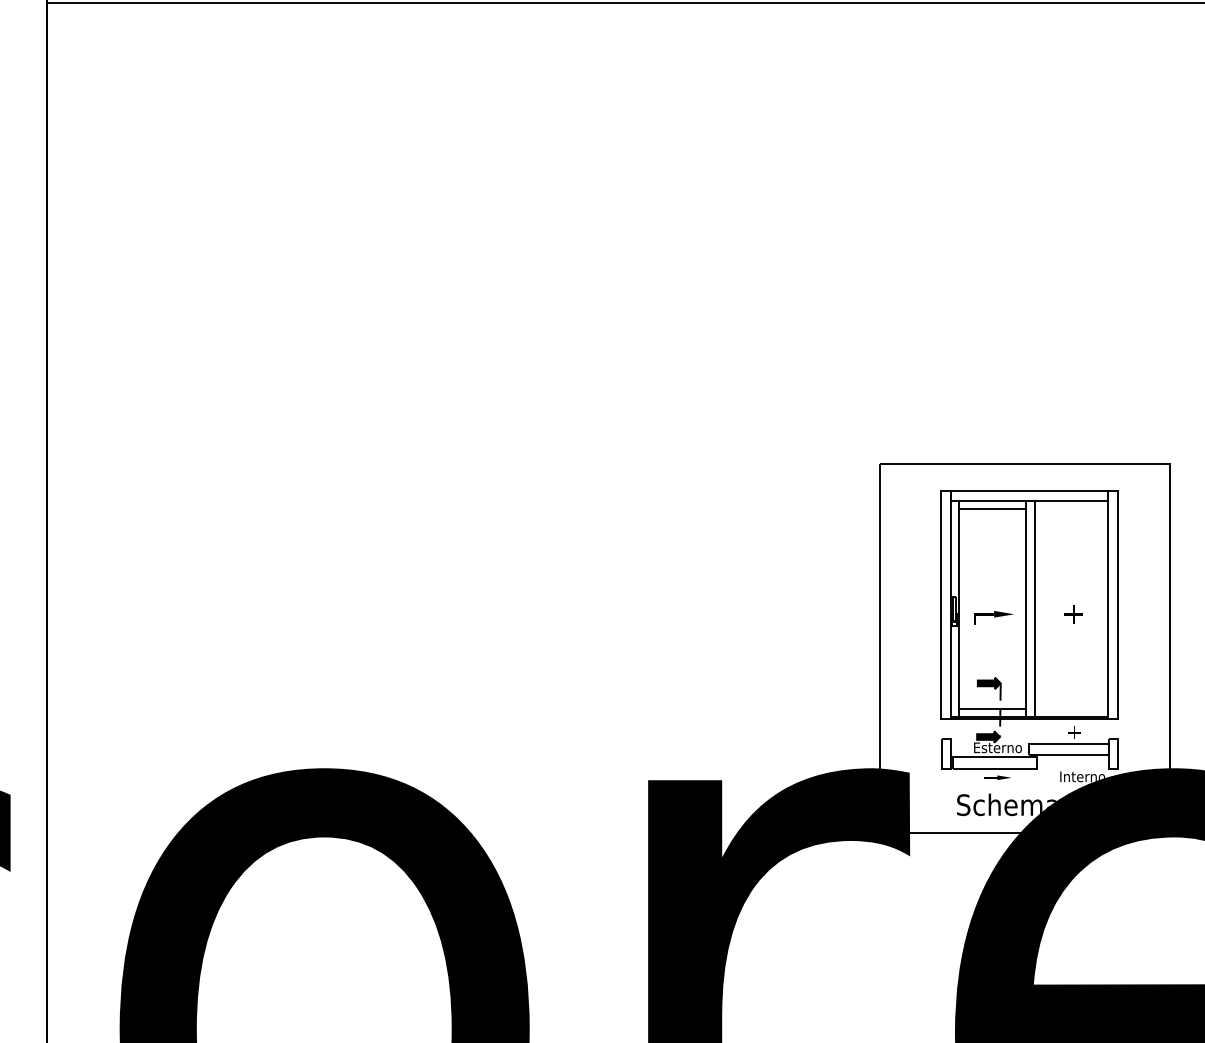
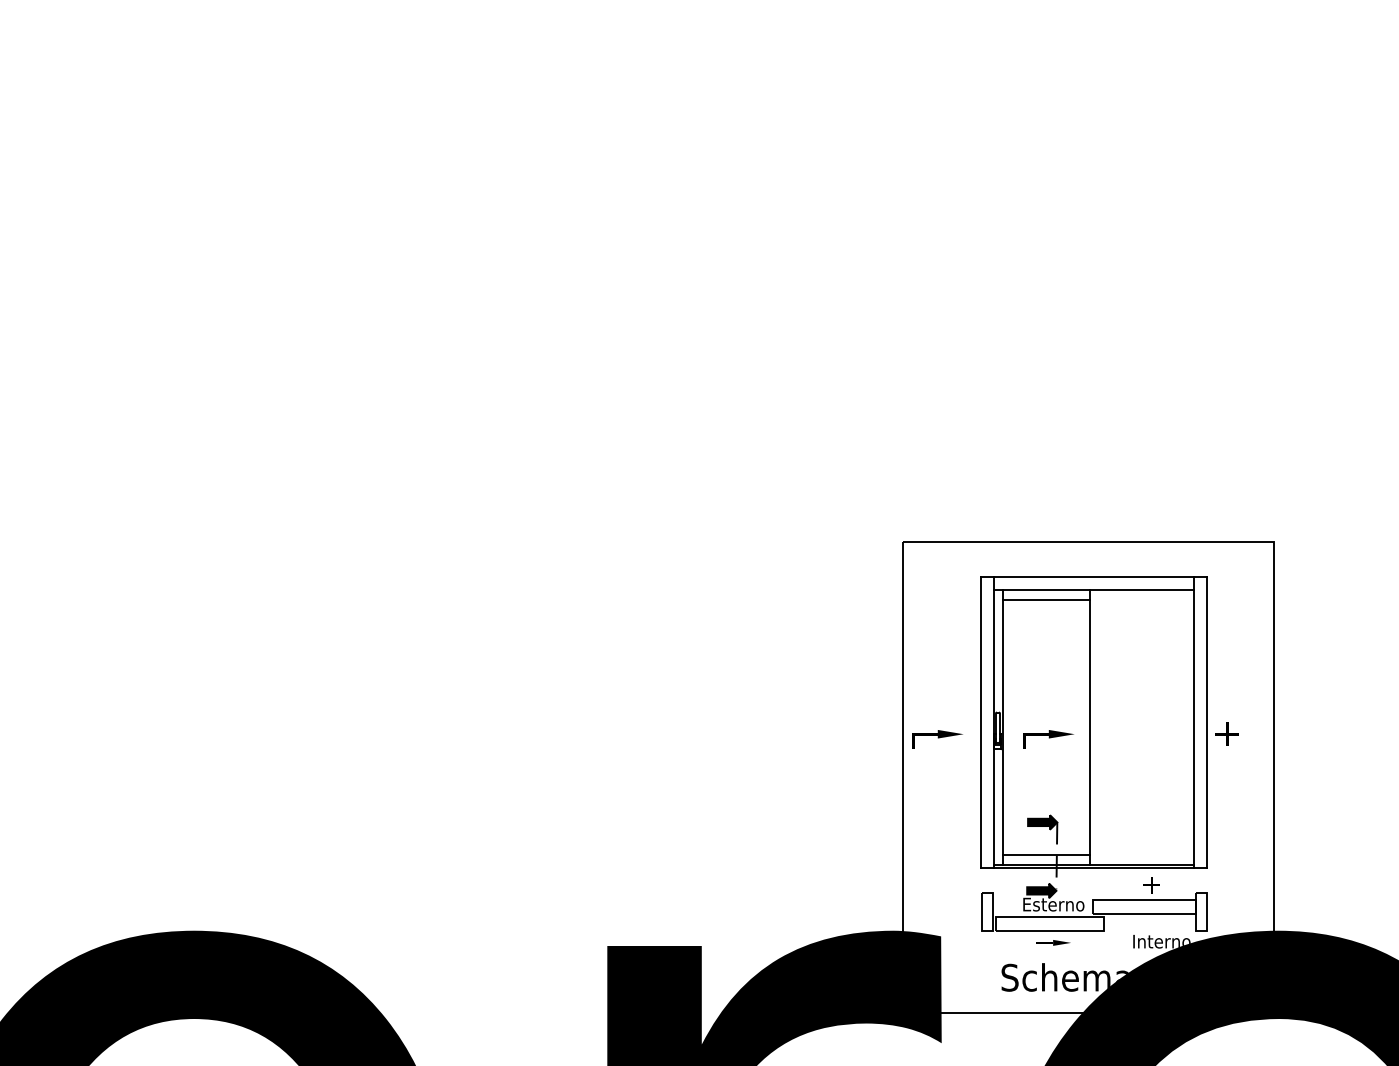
line: (1035, 608) -> (1101, 726), removed
part: (1073, 614) -> (1226, 734), moved
part: (906, 617) -> (937, 738), added

